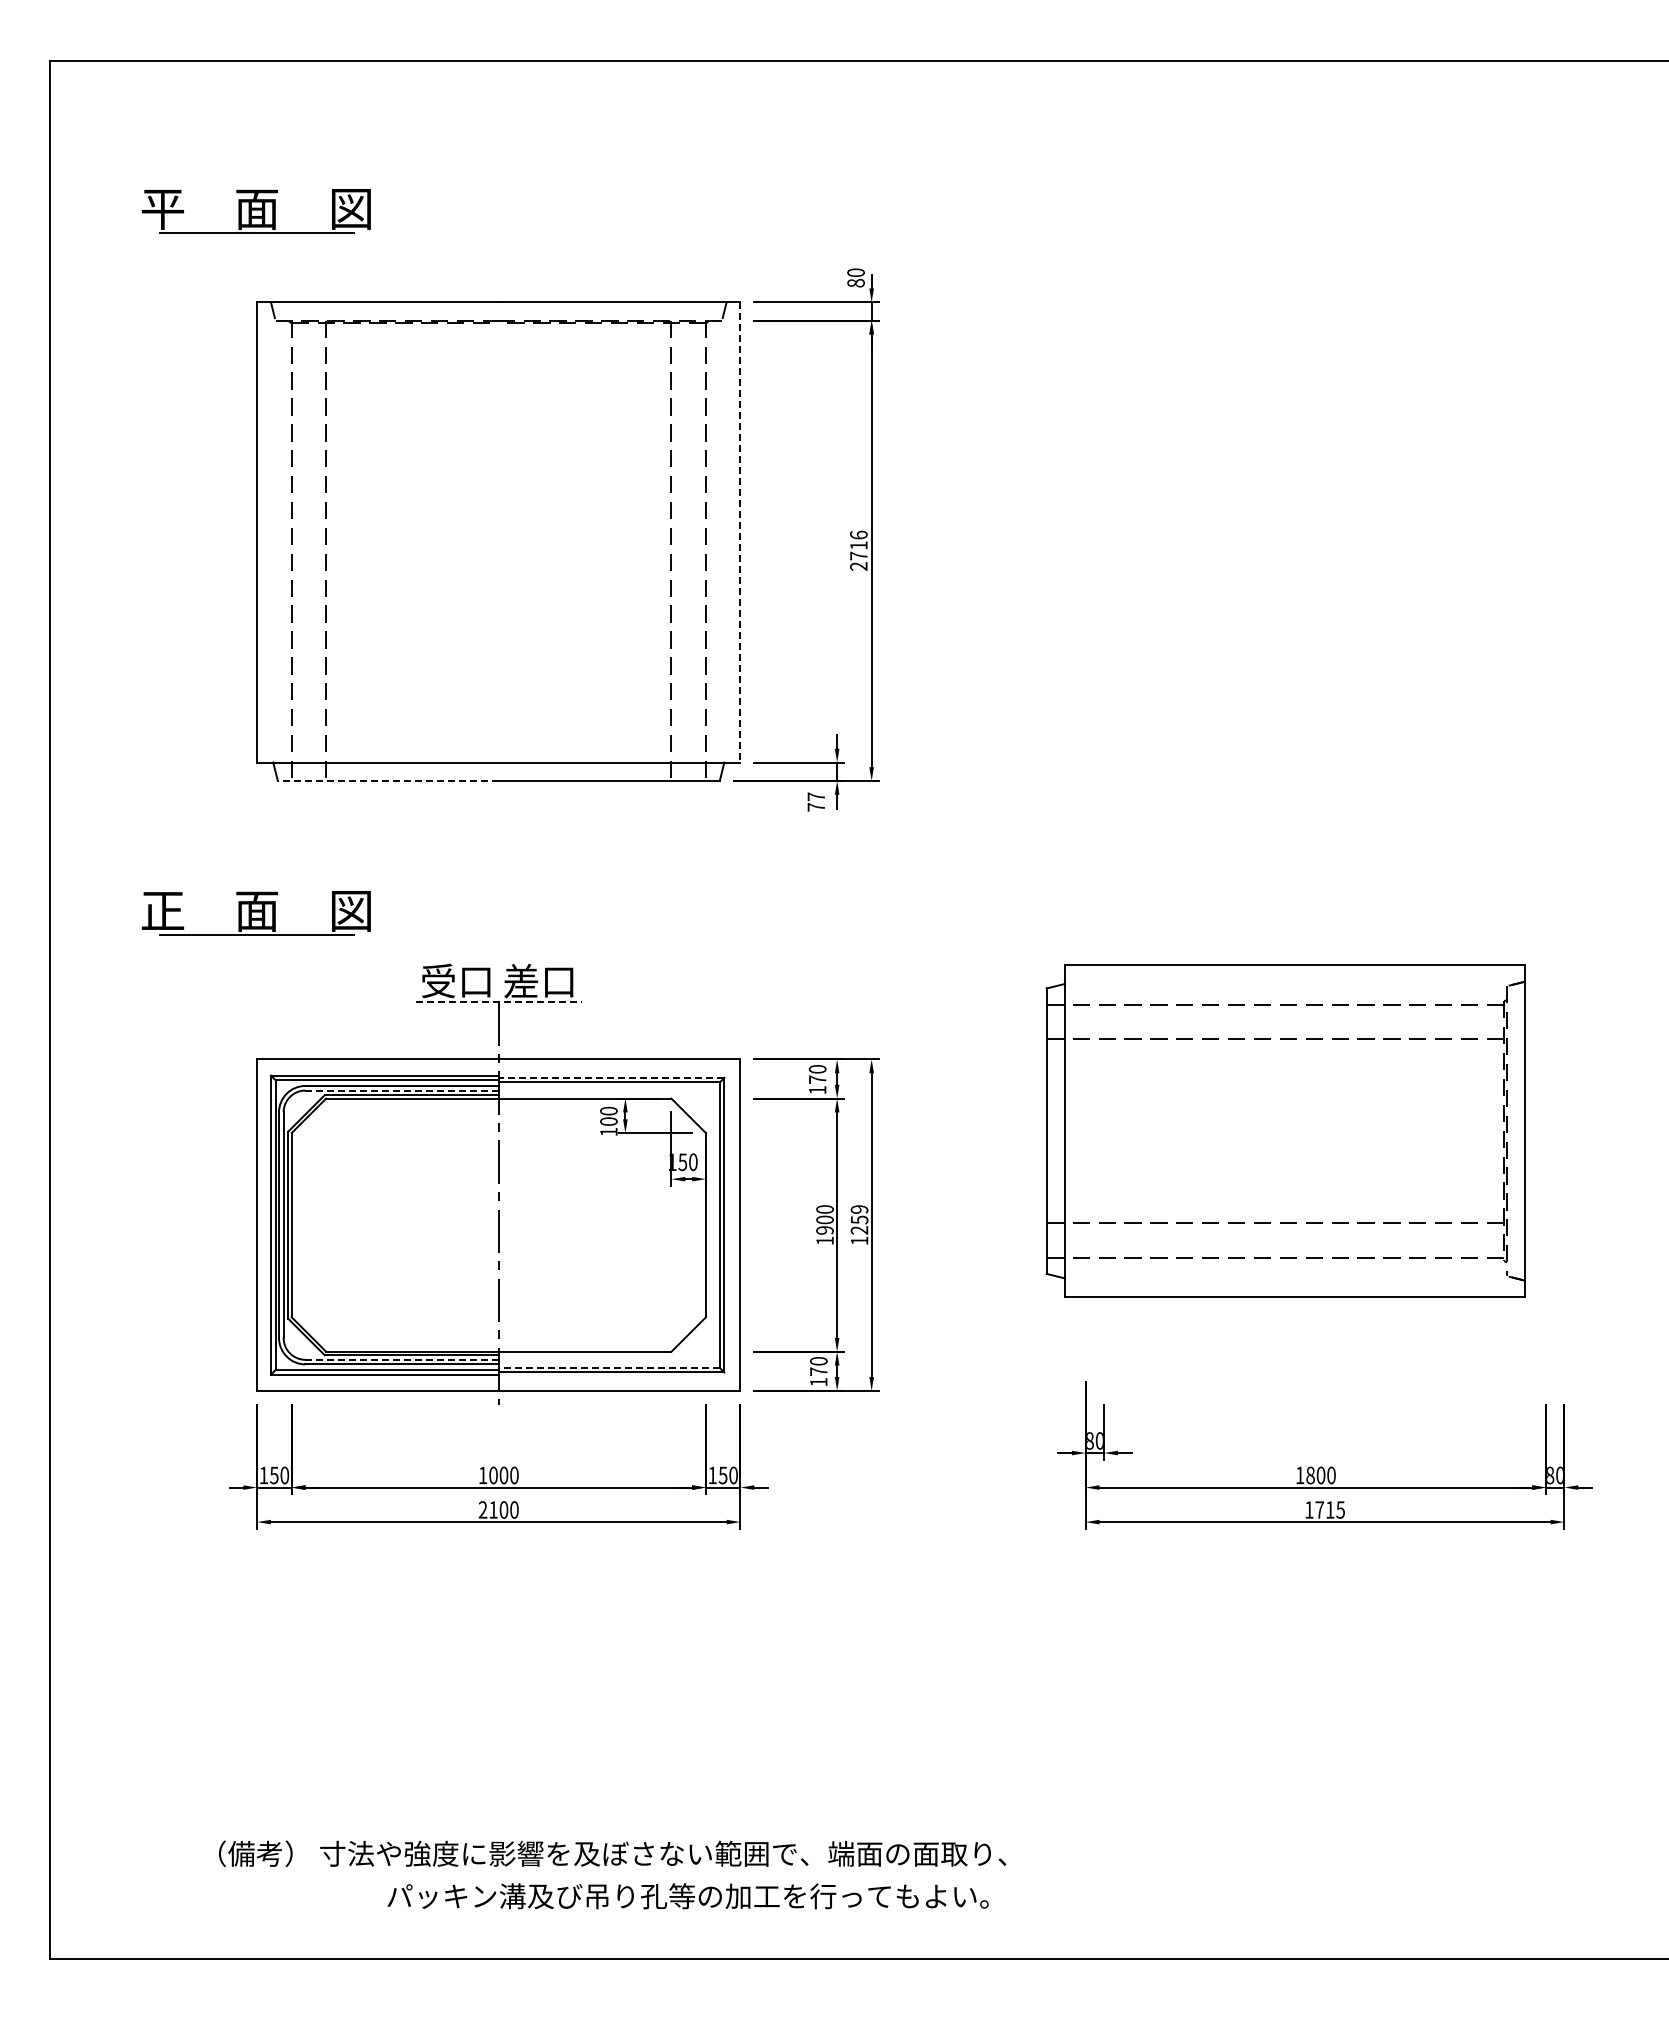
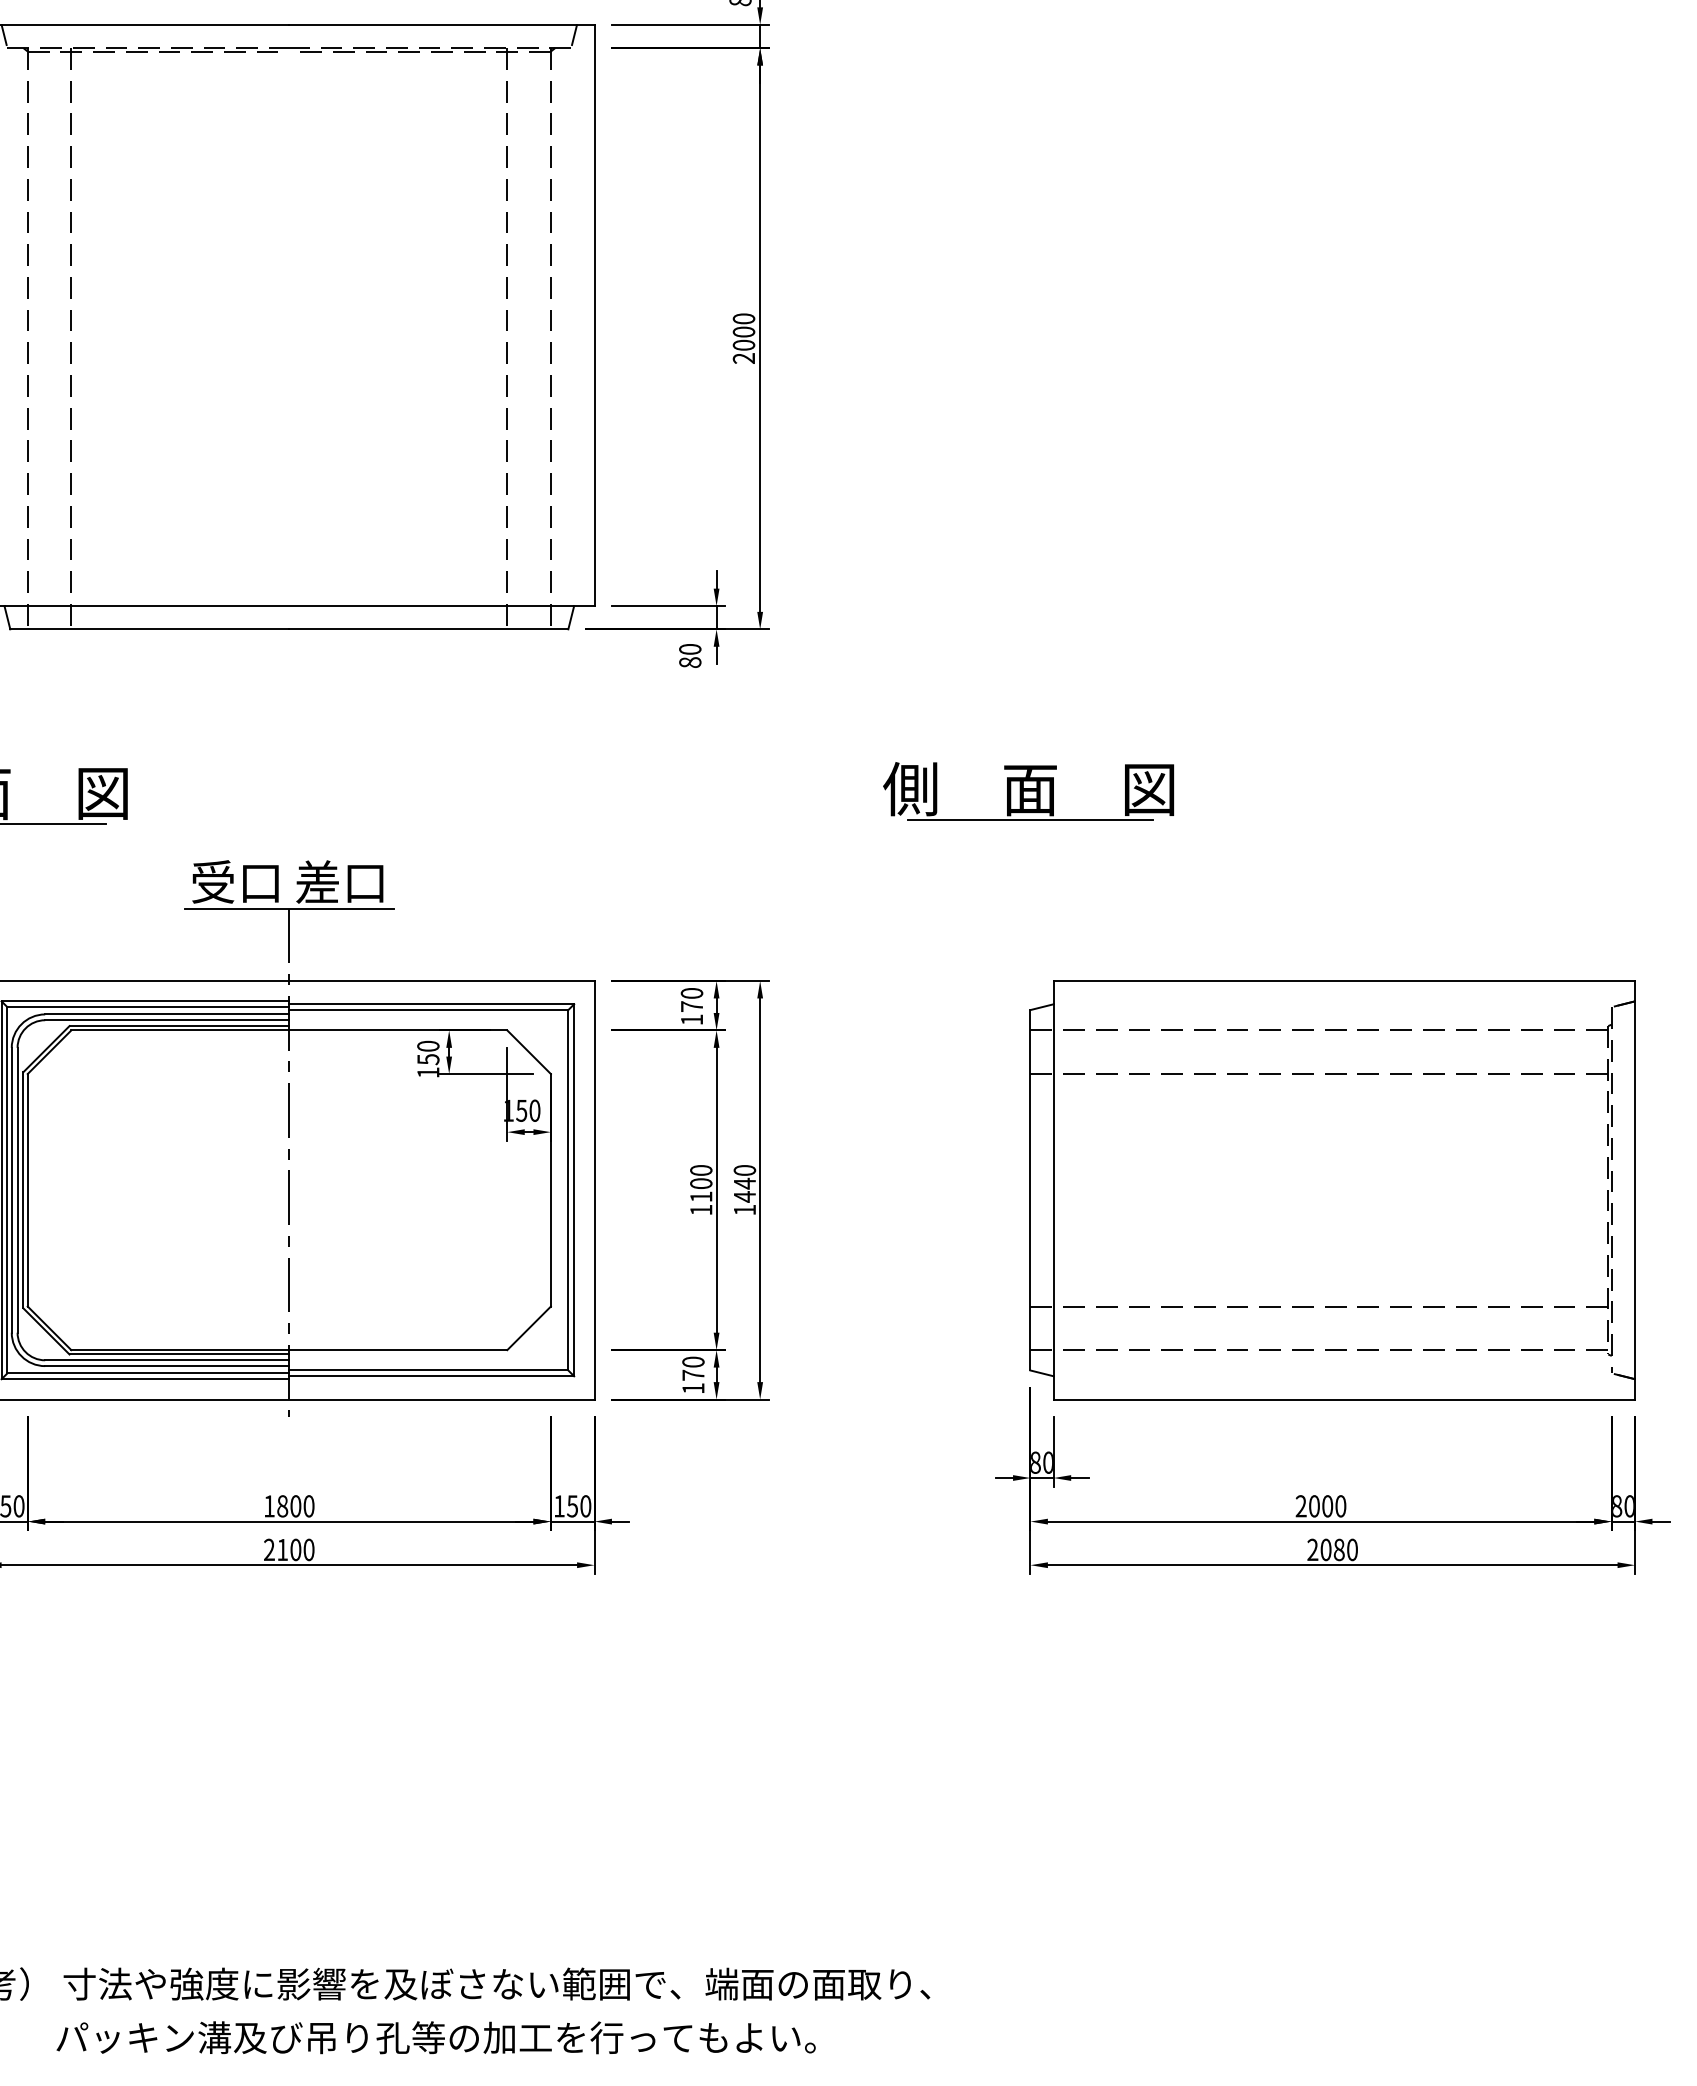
line: (740, 532) -> (594, 315), dashed -> solid
text: (858, 545) -> (743, 331), 2716 -> 2000
line: (387, 780) -> (148, 628), dashed -> solid
text: (816, 801) -> (690, 655), 77 -> 80
part: (1084, 909) -> (1028, 791), added
line: (498, 1002) -> (288, 909), dashed -> solid
line: (611, 1077) -> (431, 1003), dashed -> solid
line: (402, 1090) -> (167, 1020), dashed -> solid
text: (608, 1121) -> (427, 1059), 100 -> 150
part: (1285, 1130) -> (1332, 1189), moved
text: (859, 1220) -> (744, 1184), 1259 -> 1440
text: (824, 1230) -> (700, 1196), 1900 -> 1100
line: (402, 1359) -> (167, 1359), dashed -> solid
line: (608, 1367) -> (427, 1369), dashed -> solid
text: (1304, 1474) -> (1306, 1505), 1800 -> 2000
text: (493, 1475) -> (282, 1506), 1000 -> 1800
text: (1324, 1509) -> (1332, 1549), 1715 -> 2080
text: (687, 1896) -> (435, 2038), moved

